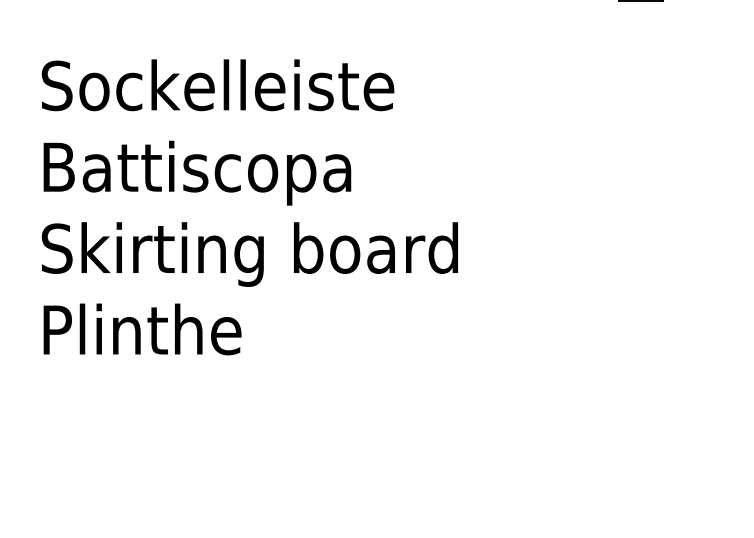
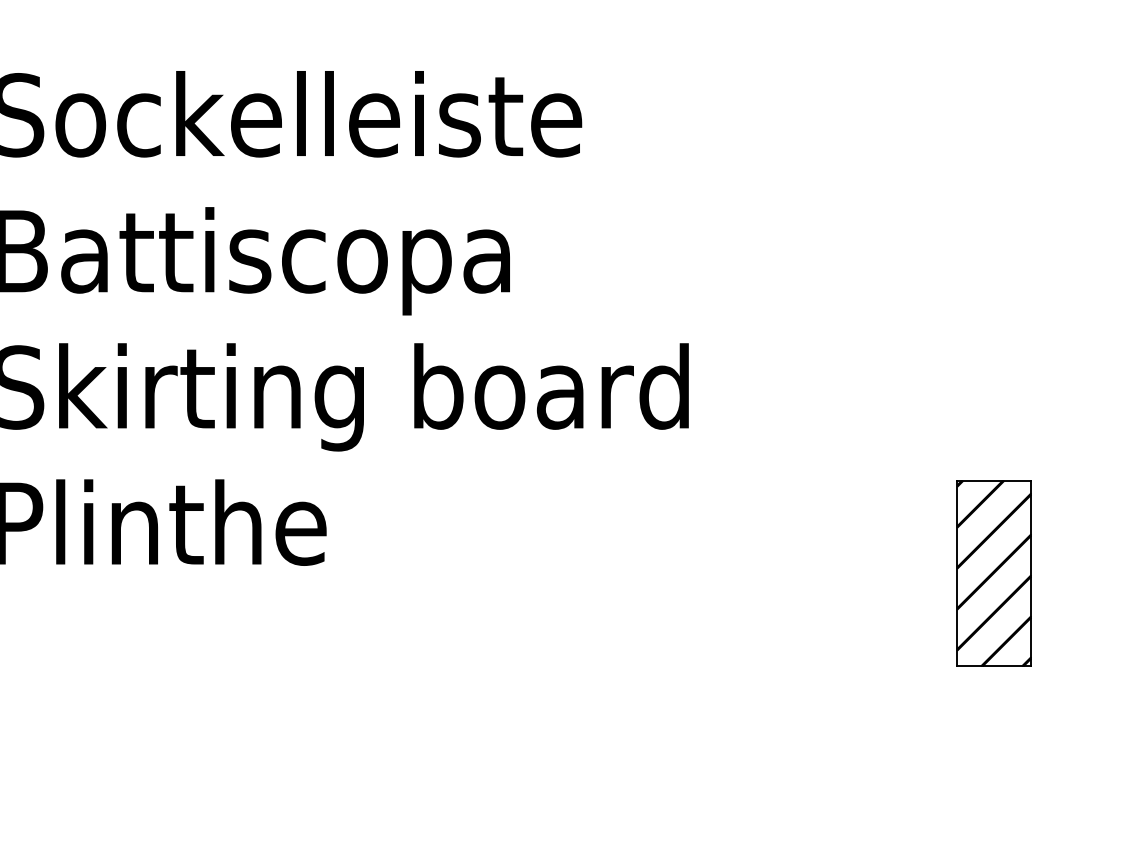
part: (640, 359) -> (993, 572), added

